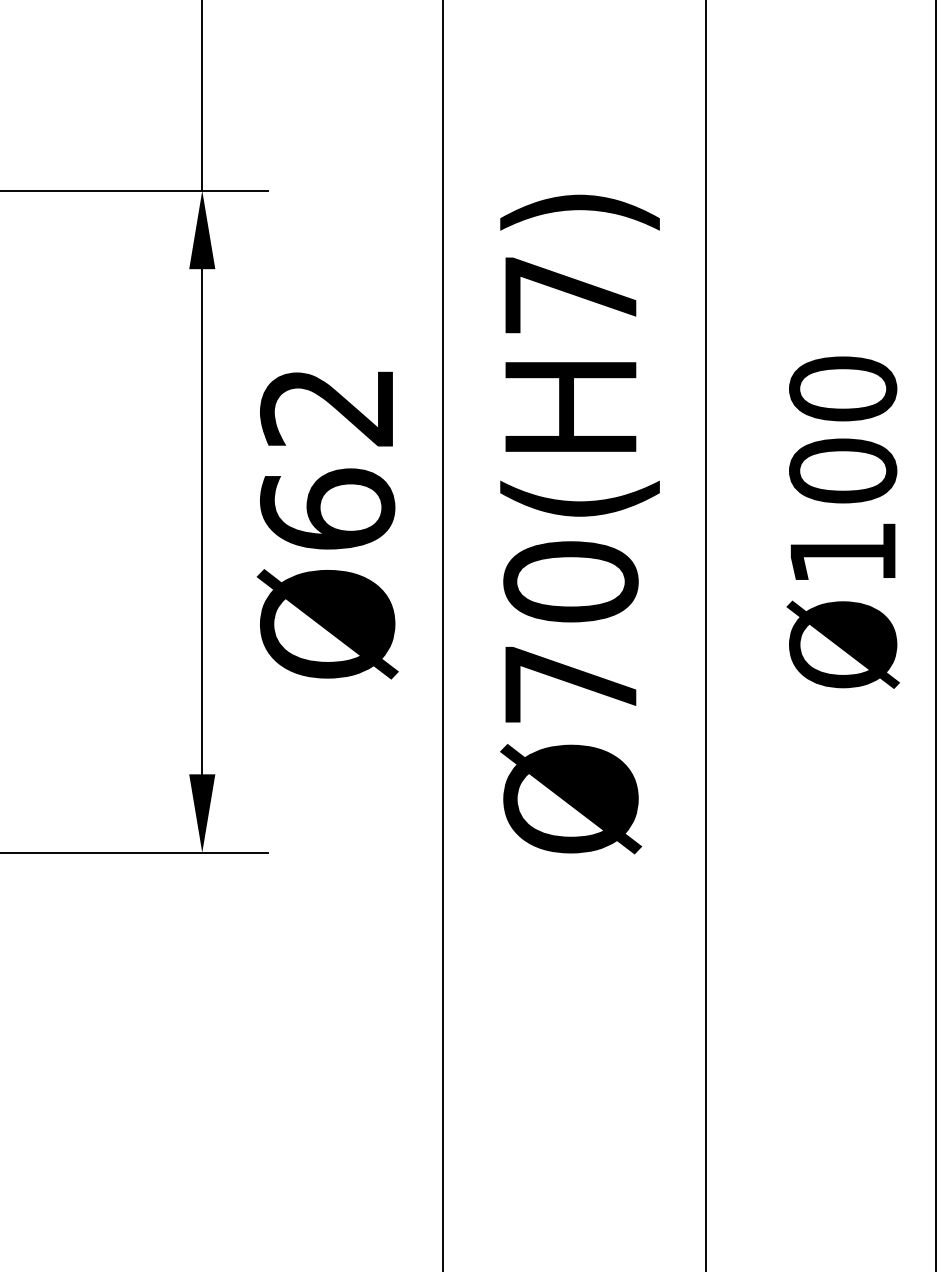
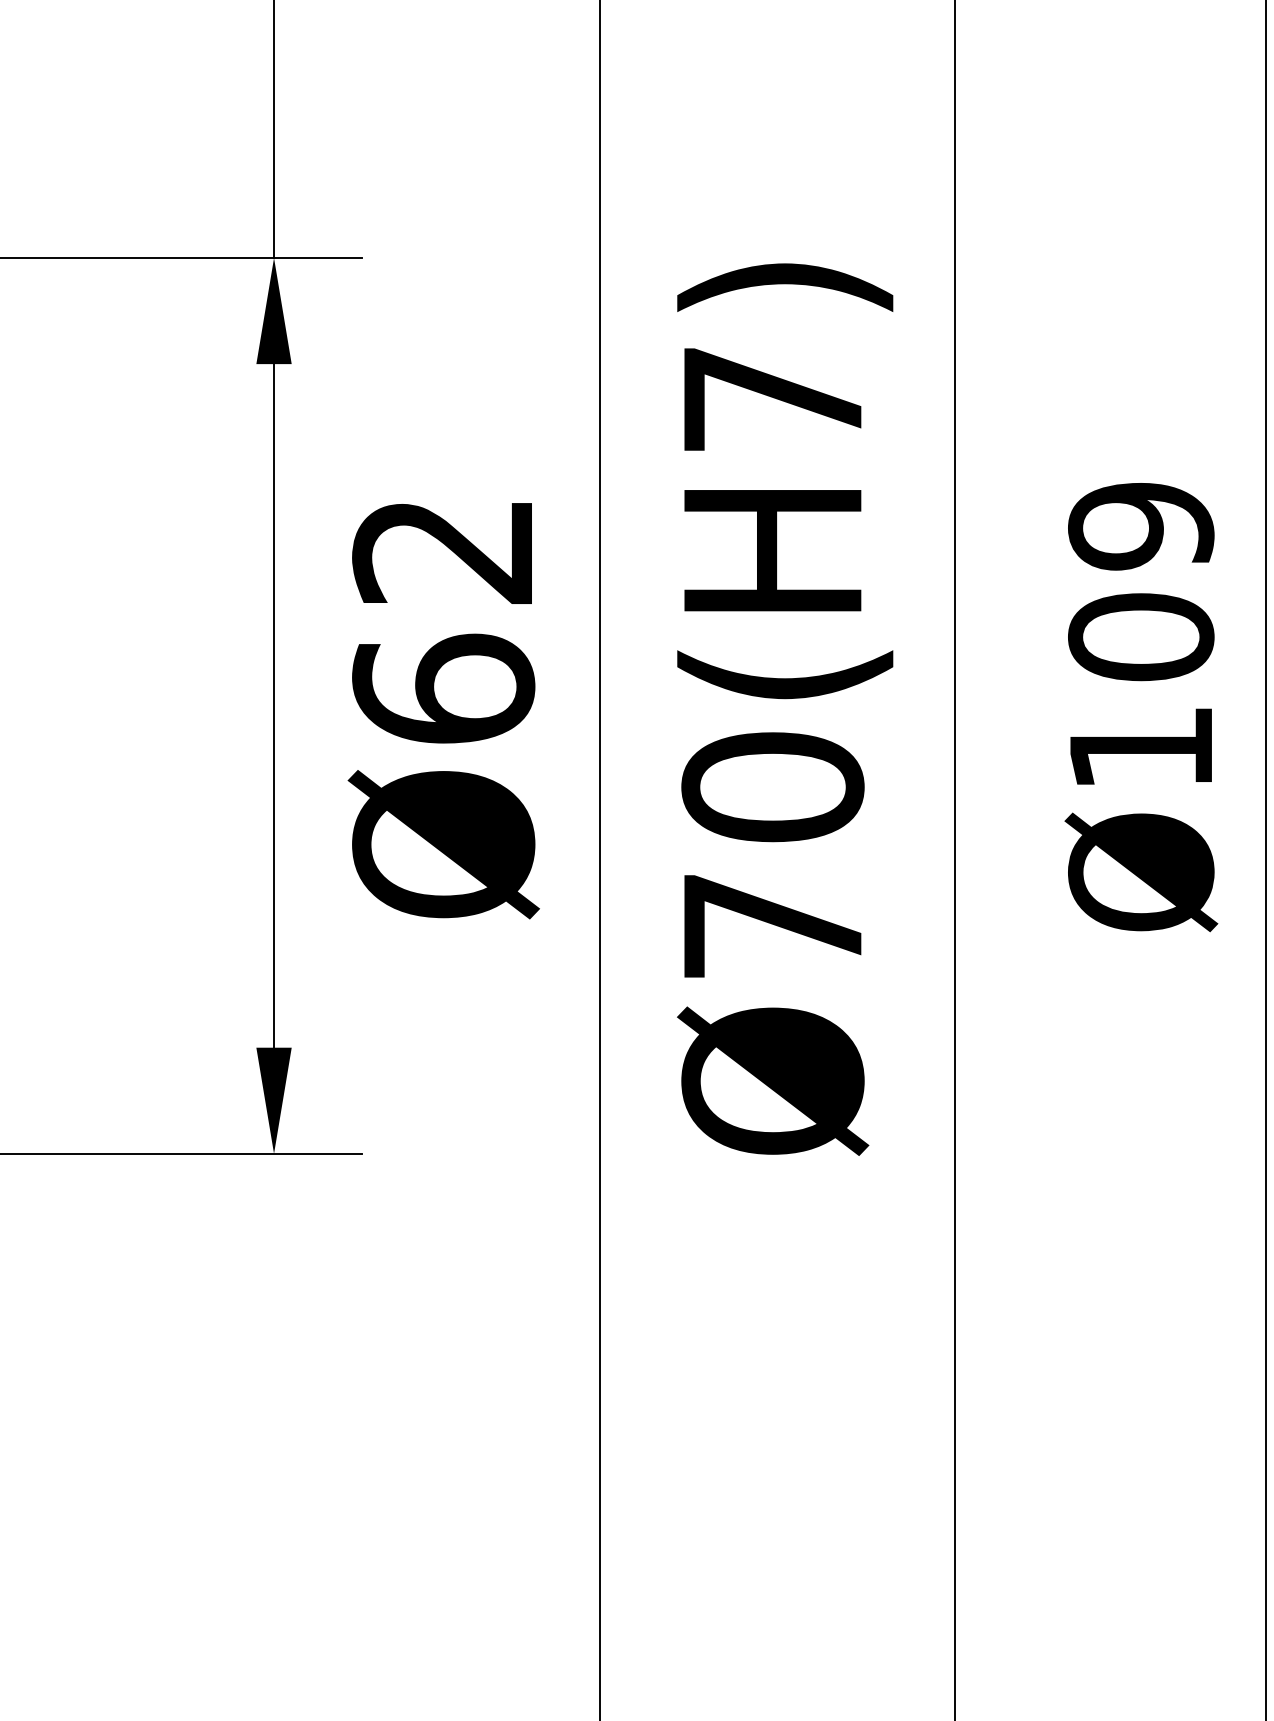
text: (843, 389) -> (1141, 526), Ø100 -> Ø109

